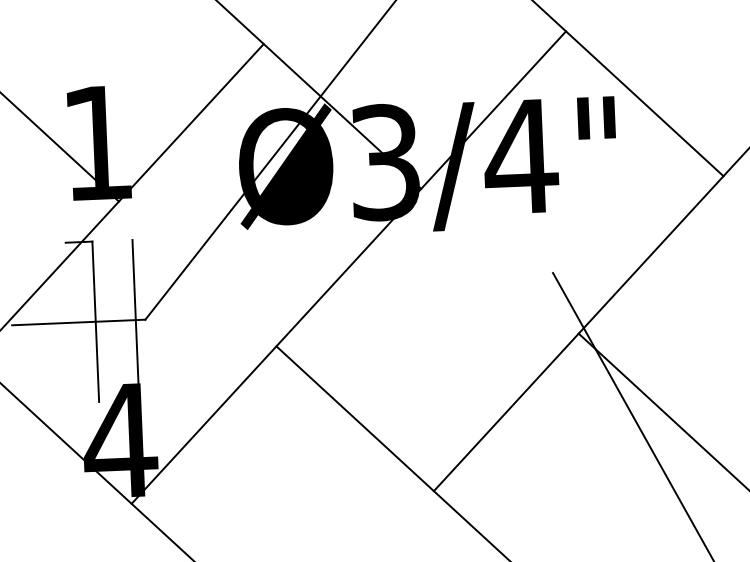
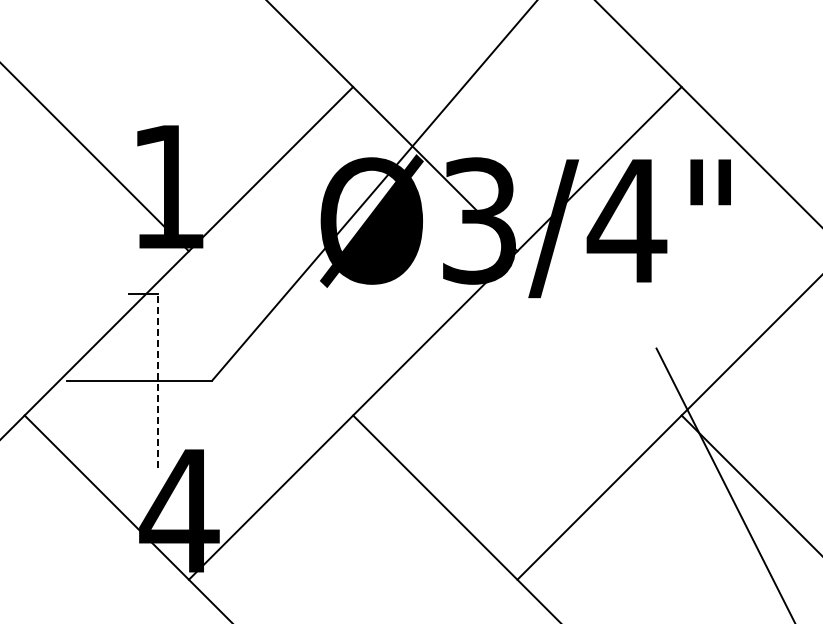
line: (135, 319) -> (201, 380), removed
line: (95, 321) -> (158, 380), solid -> dashed

